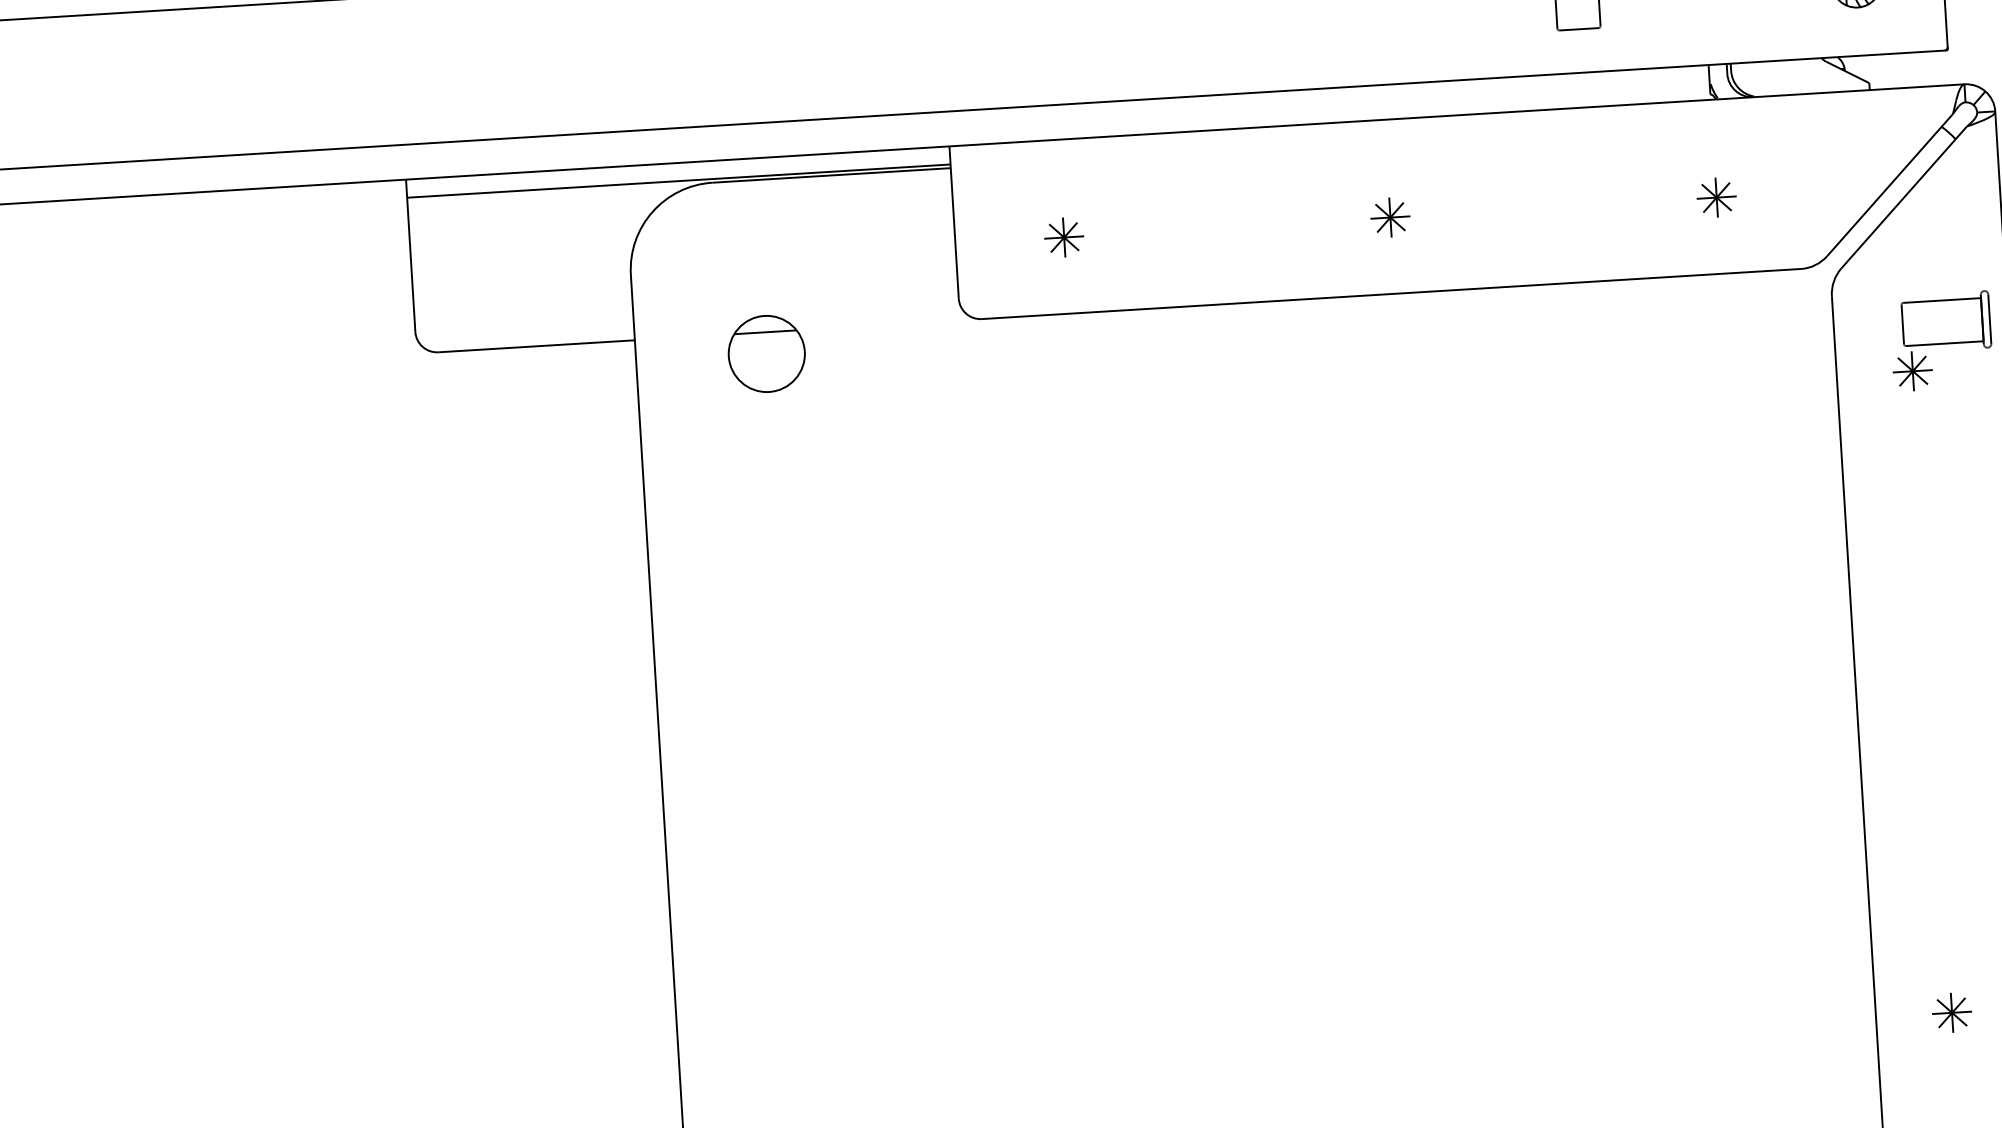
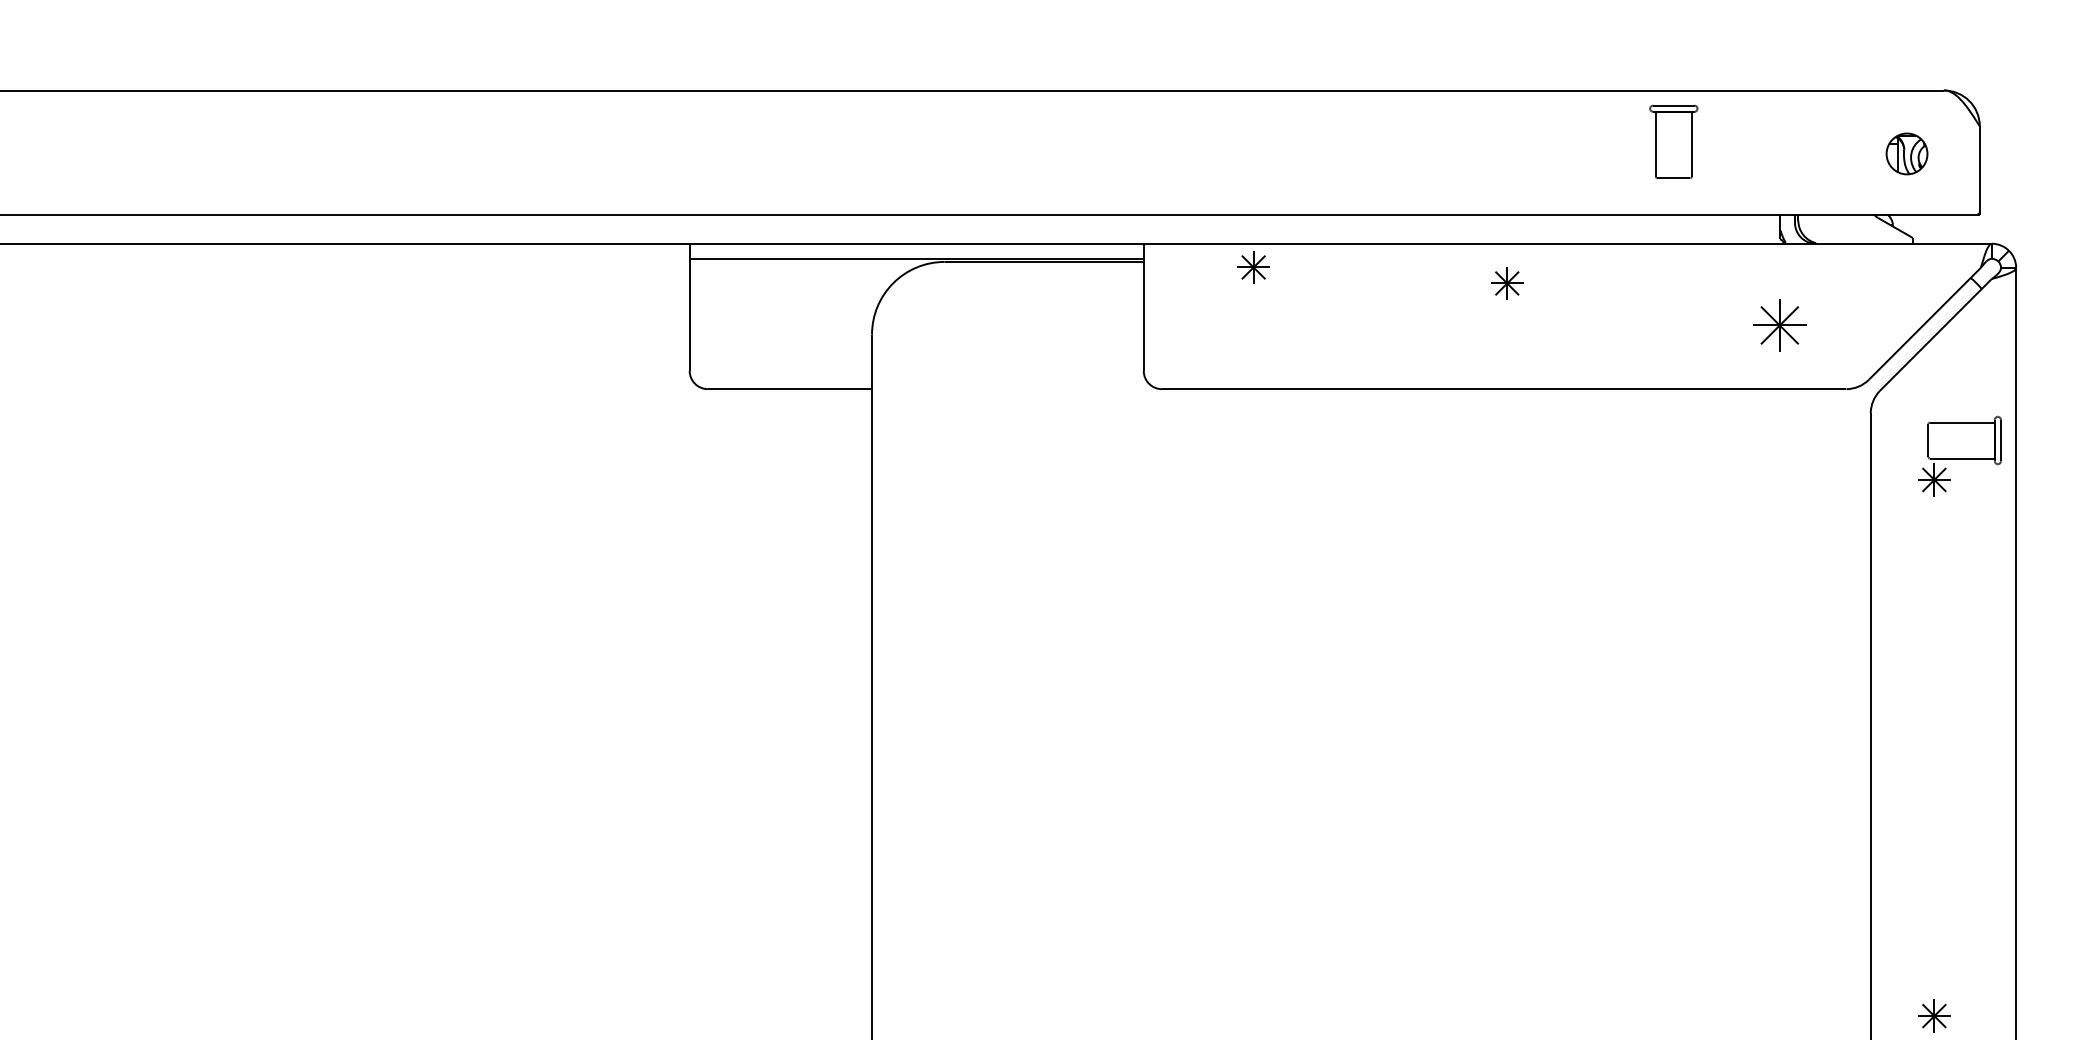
part: (1716, 197) -> (1779, 325), size x1.6
part: (1390, 217) -> (1507, 283), moved
part: (1064, 237) -> (1253, 267), moved
part: (765, 353) -> (980, 406), removed

